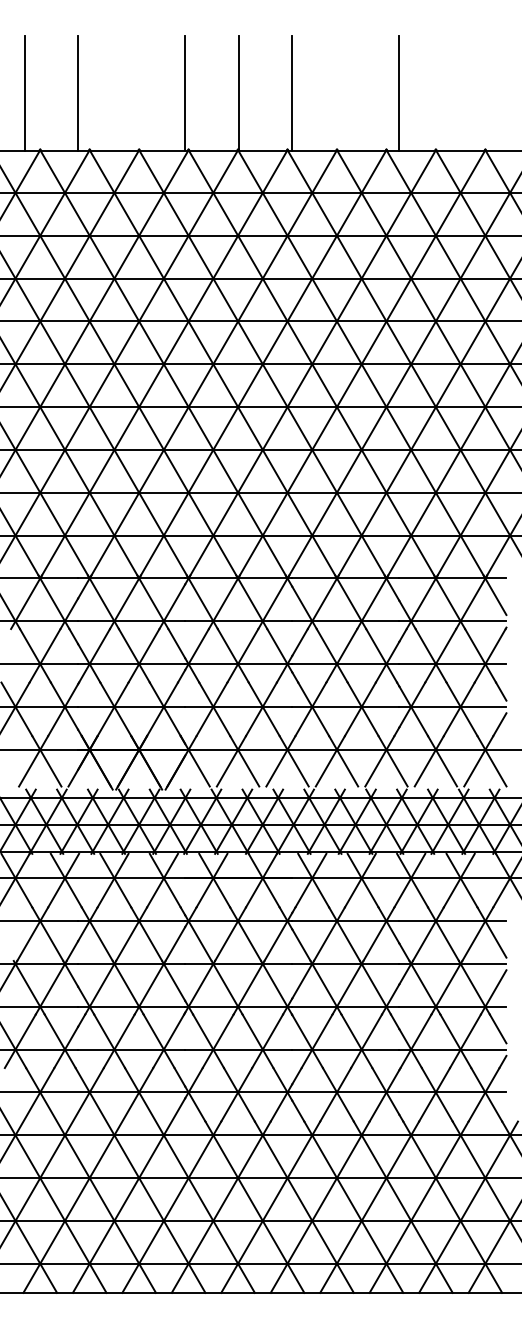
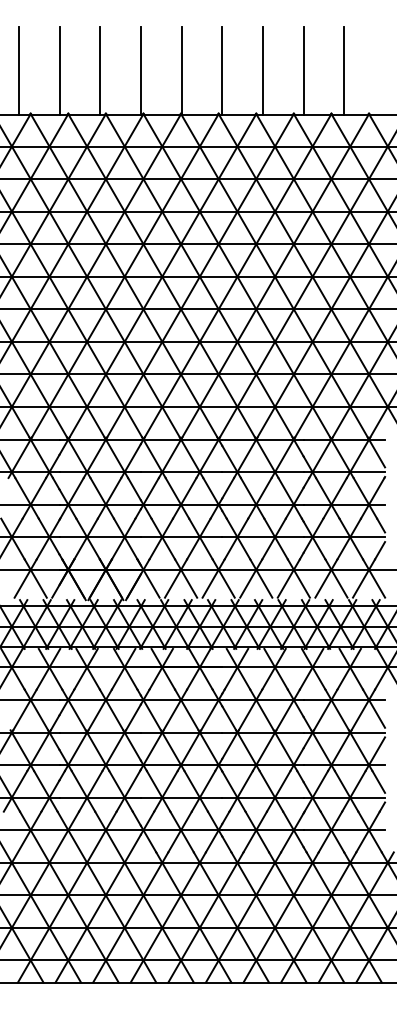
line: (132, 94) -> (100, 71), added
line: (345, 94) -> (262, 71), added
line: (453, 94) -> (344, 71), added

